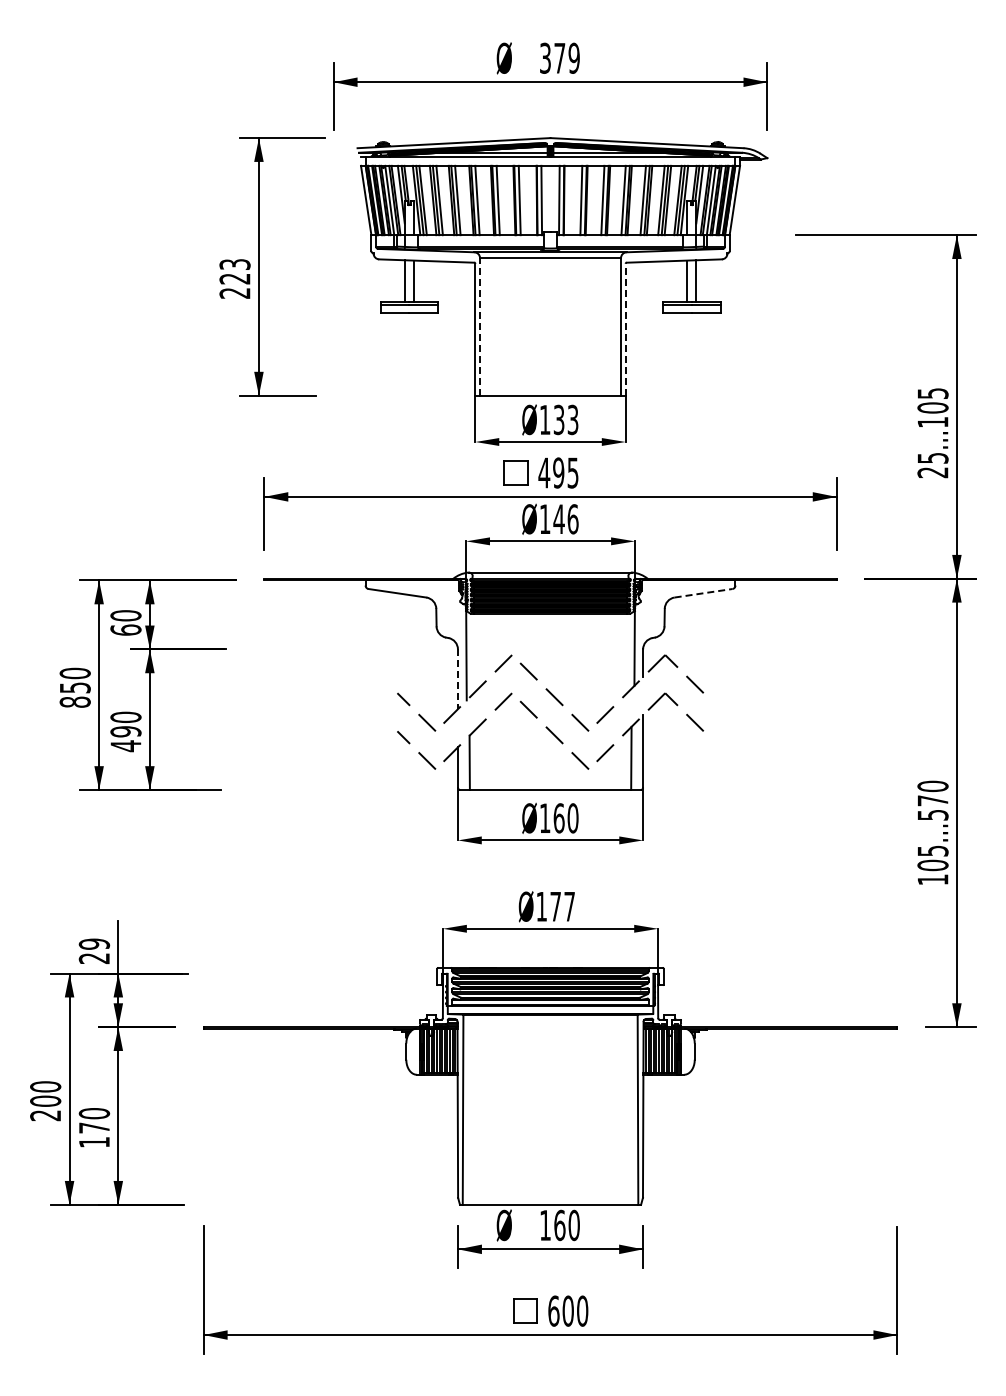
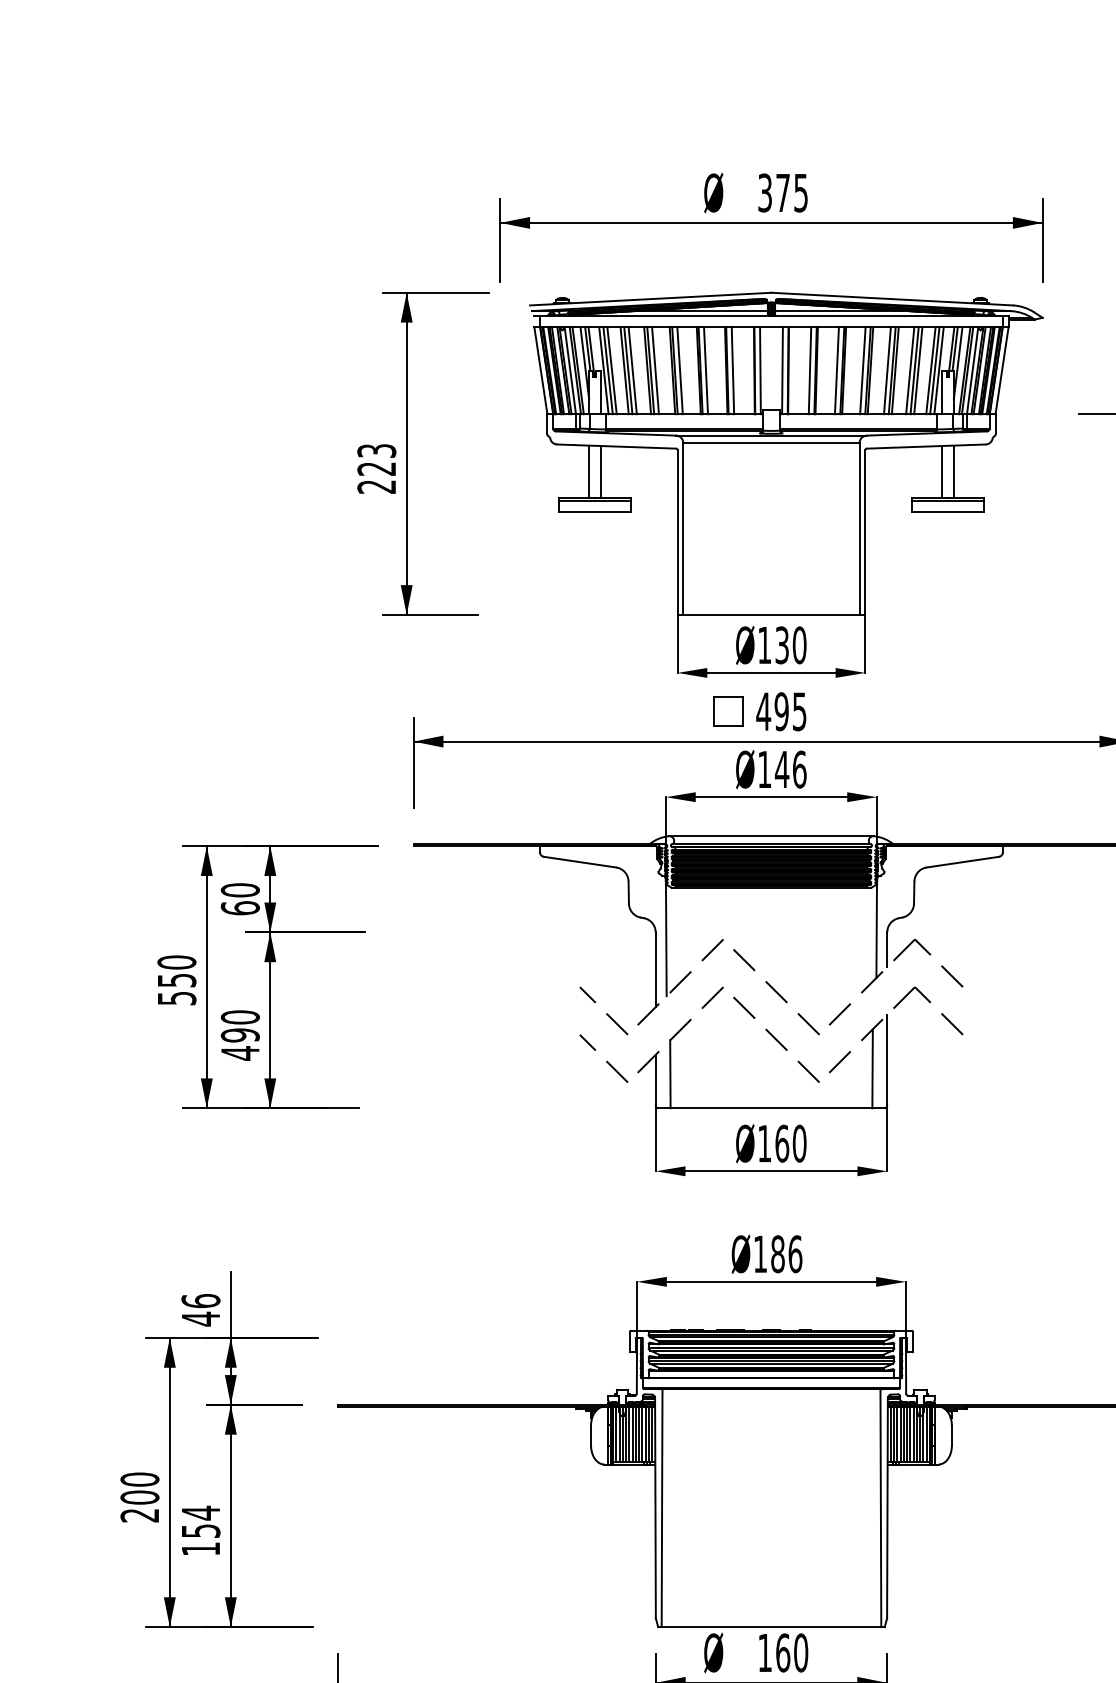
text: (573, 57) -> (800, 191), 379 -> 375
line: (480, 326) -> (683, 528), dashed -> solid
line: (625, 329) -> (865, 532), dashed -> solid
text: (572, 419) -> (798, 644), Ø133 -> Ø130
line: (704, 593) -> (964, 862), dashed -> solid
line: (457, 679) -> (655, 970), dashed -> solid
text: (74, 701) -> (176, 997), 850 -> 550
text: (562, 906) -> (786, 1253), Ø177 -> Ø186
text: (94, 951) -> (201, 1310), 29 -> 46
text: (94, 1120) -> (201, 1521), 170 -> 154

